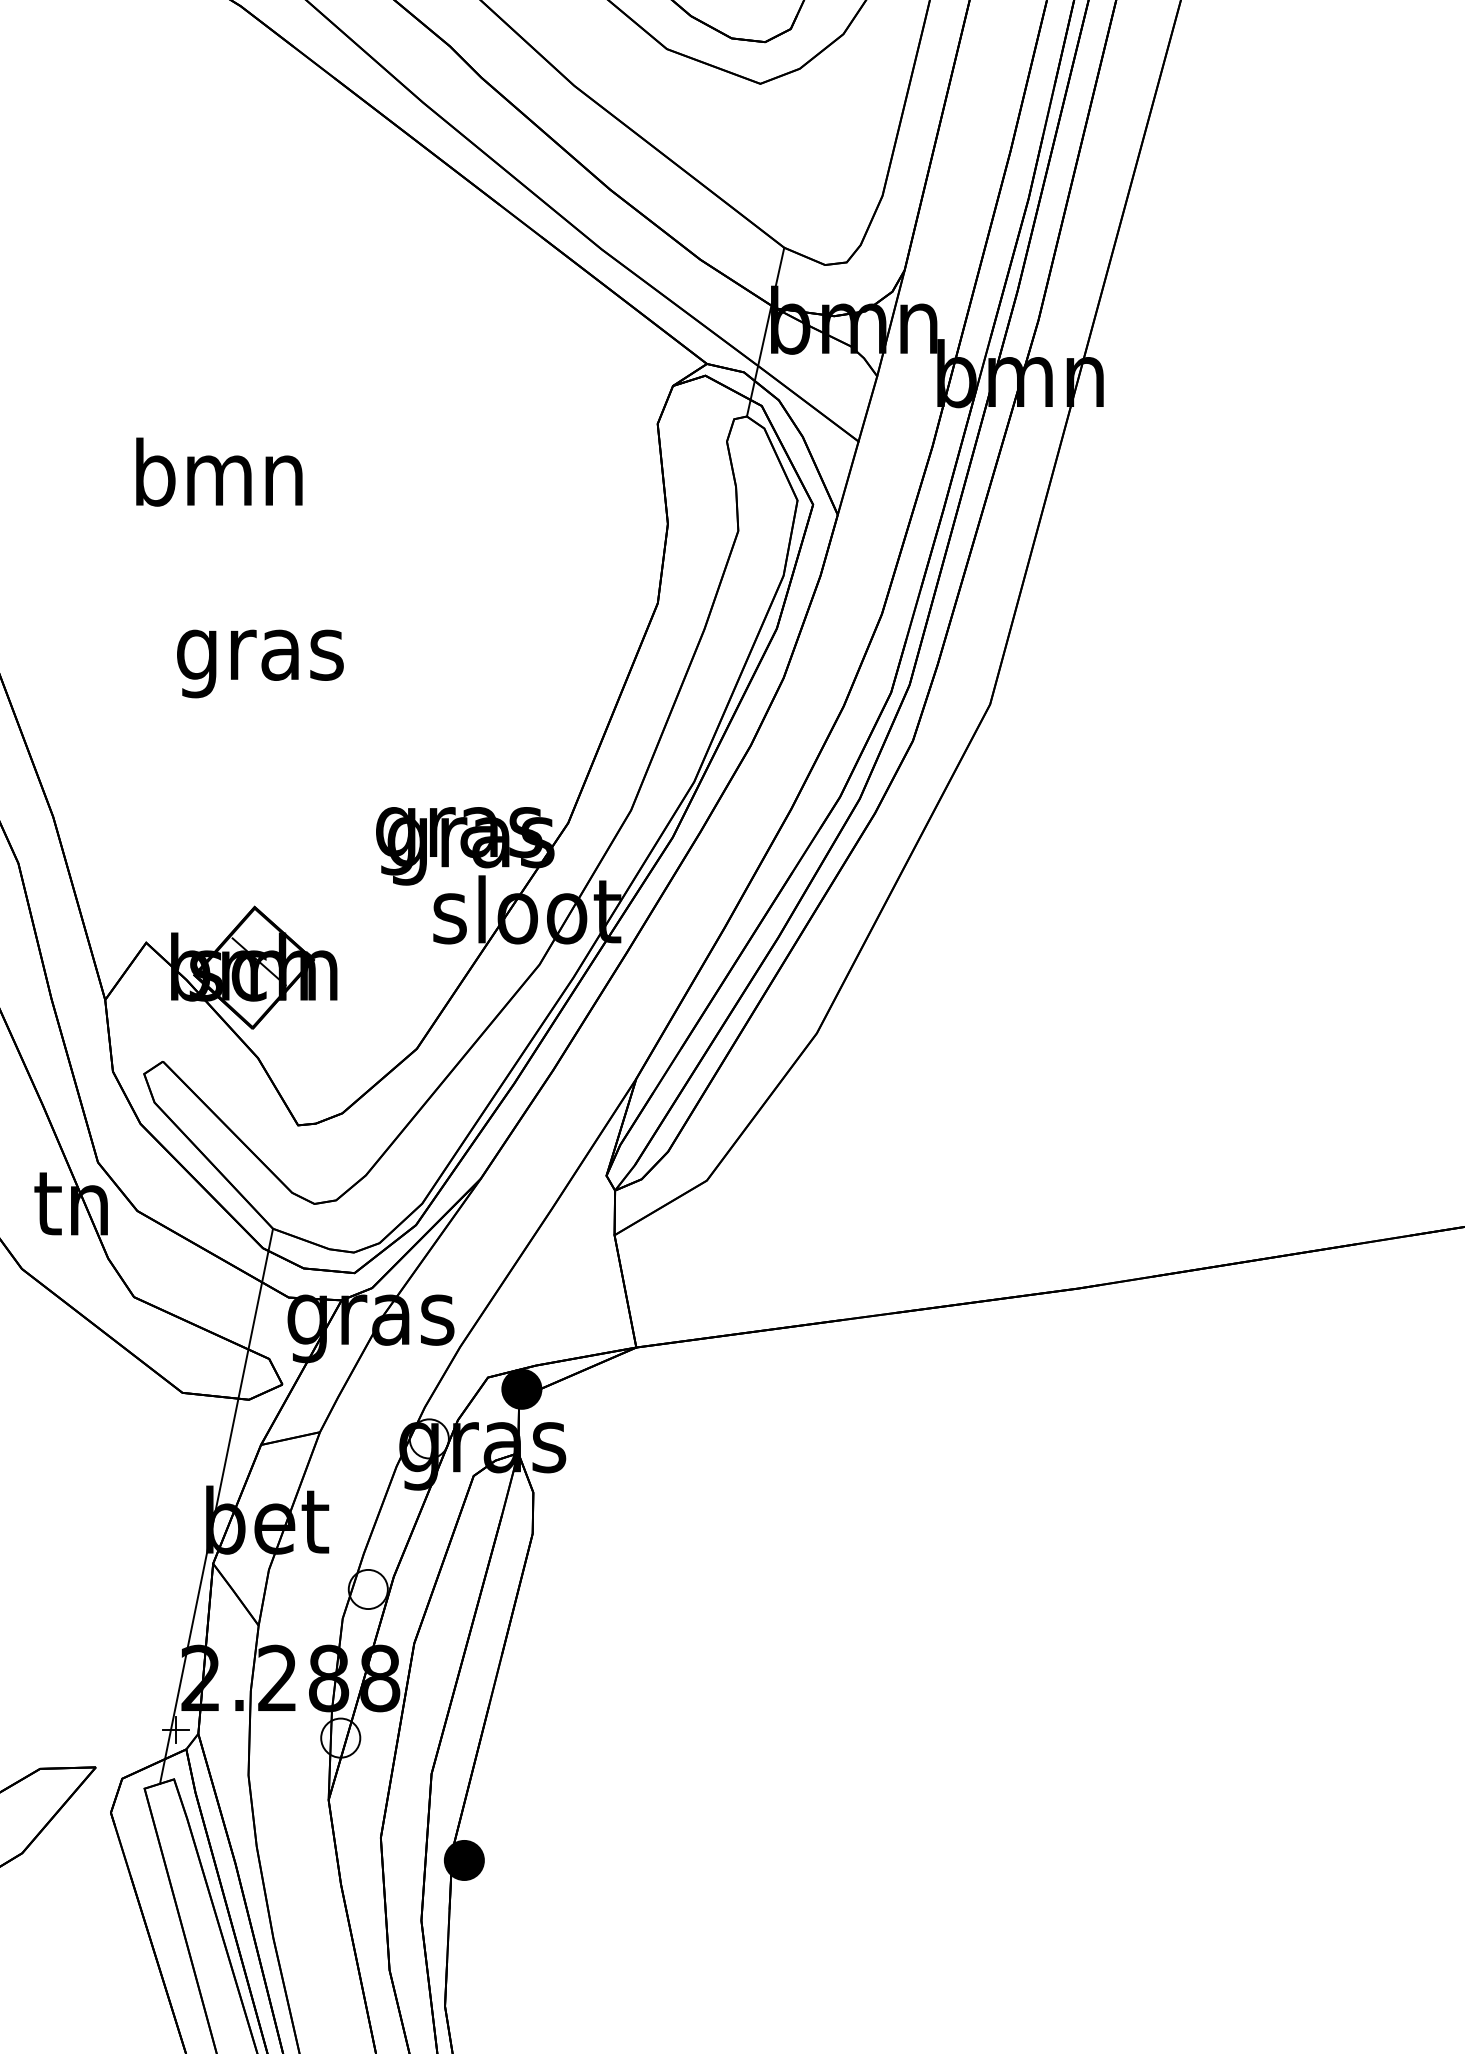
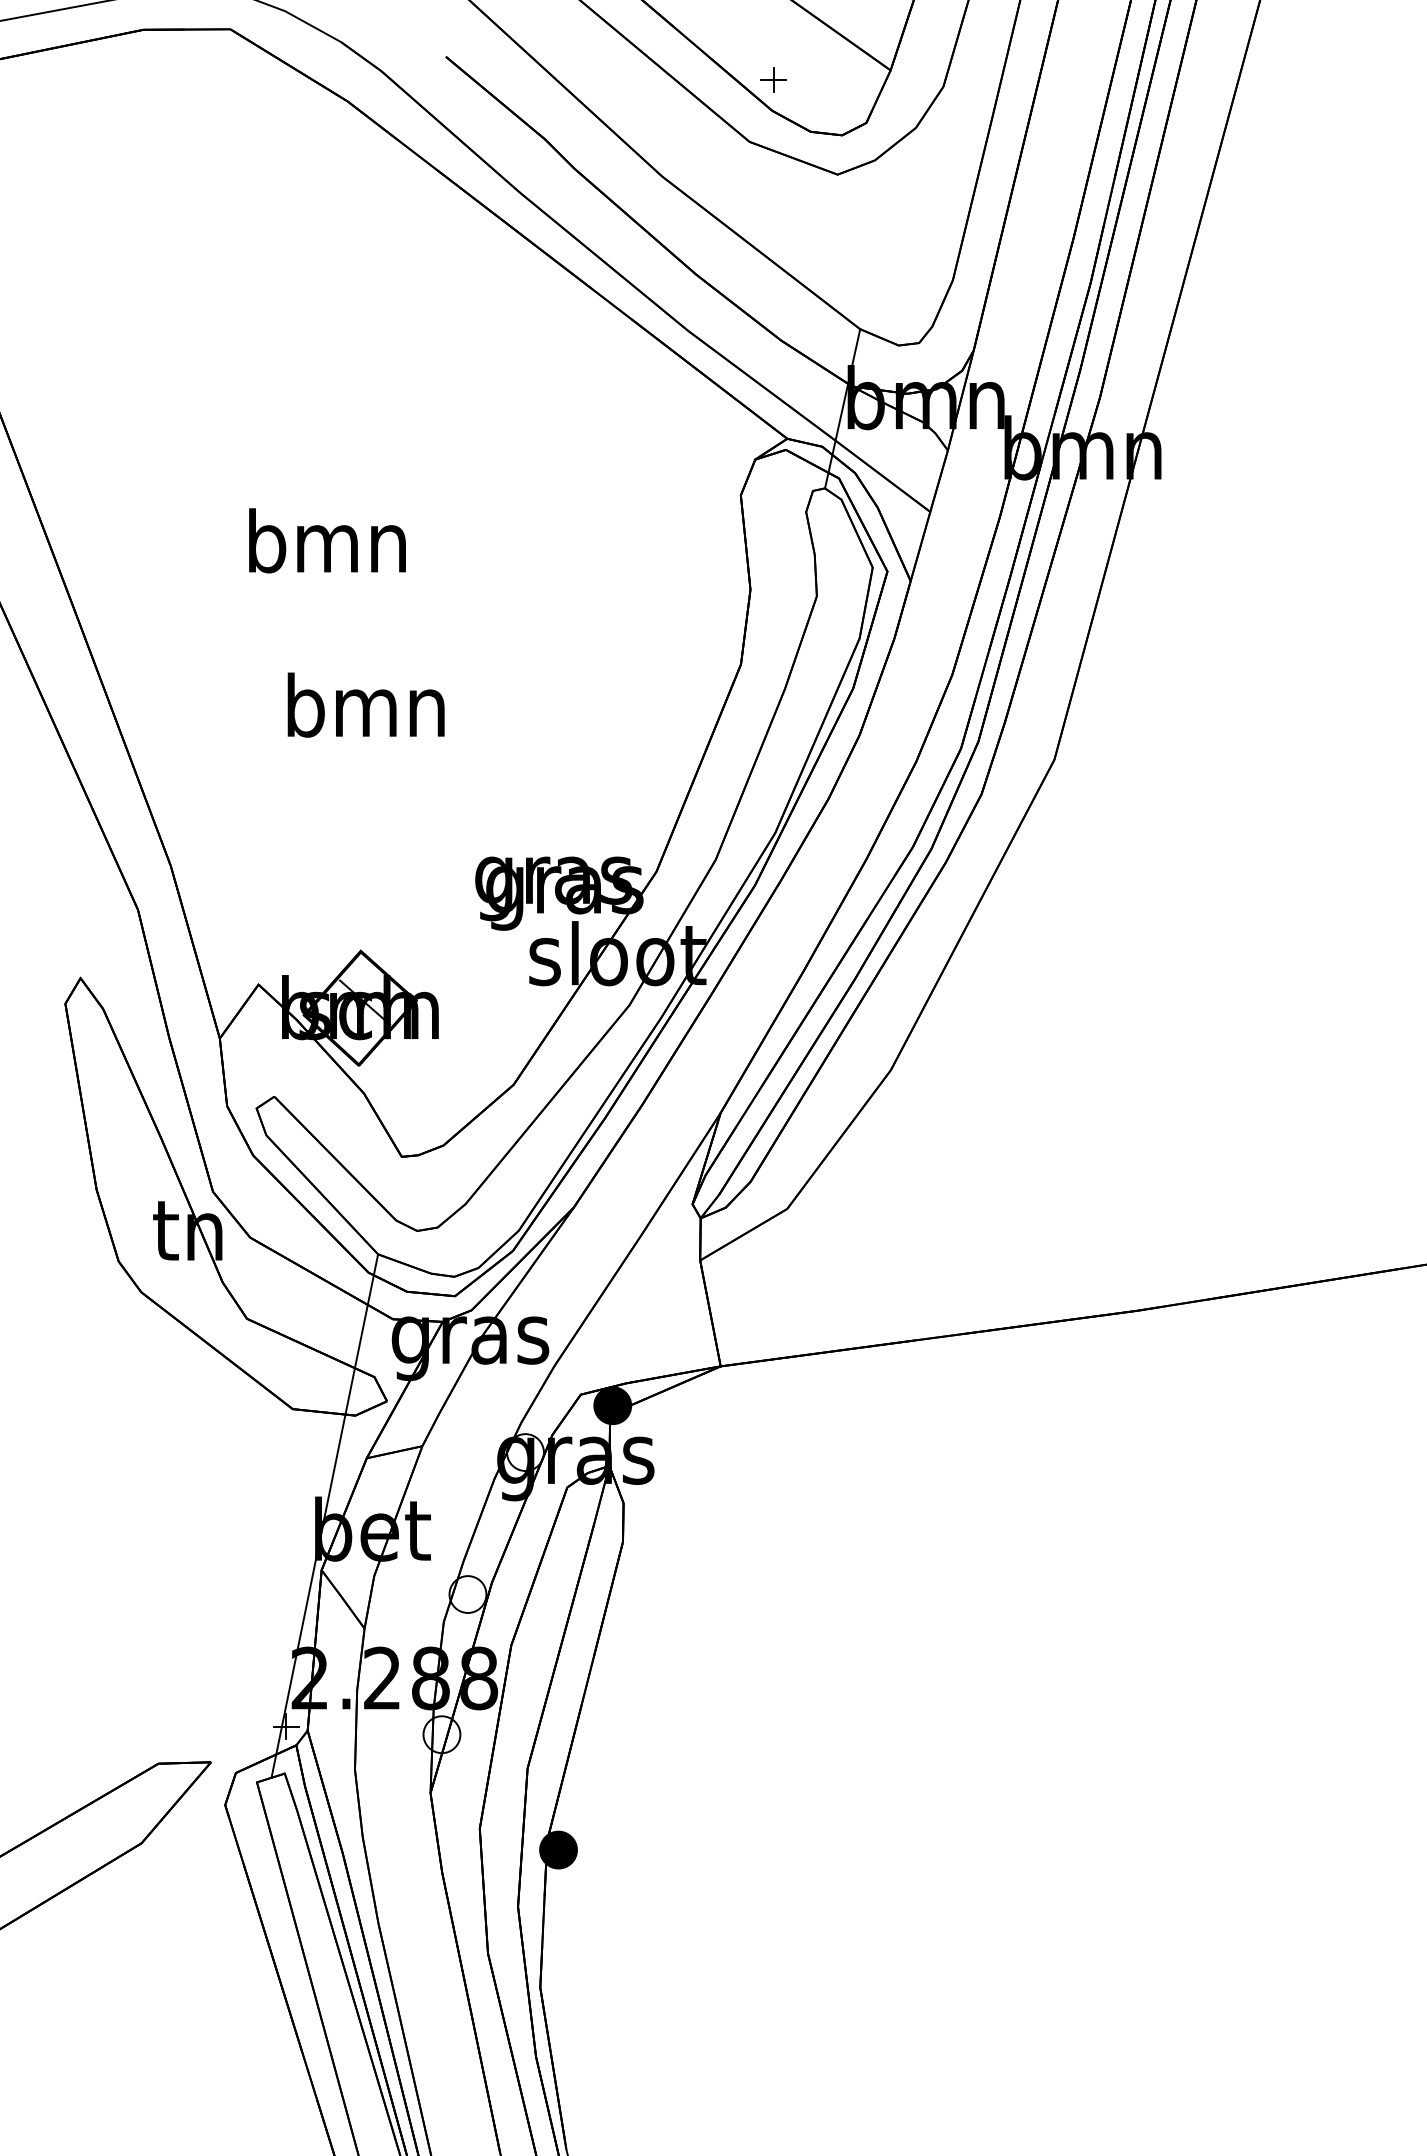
text: (259, 655) -> (365, 713), gras -> bmn

